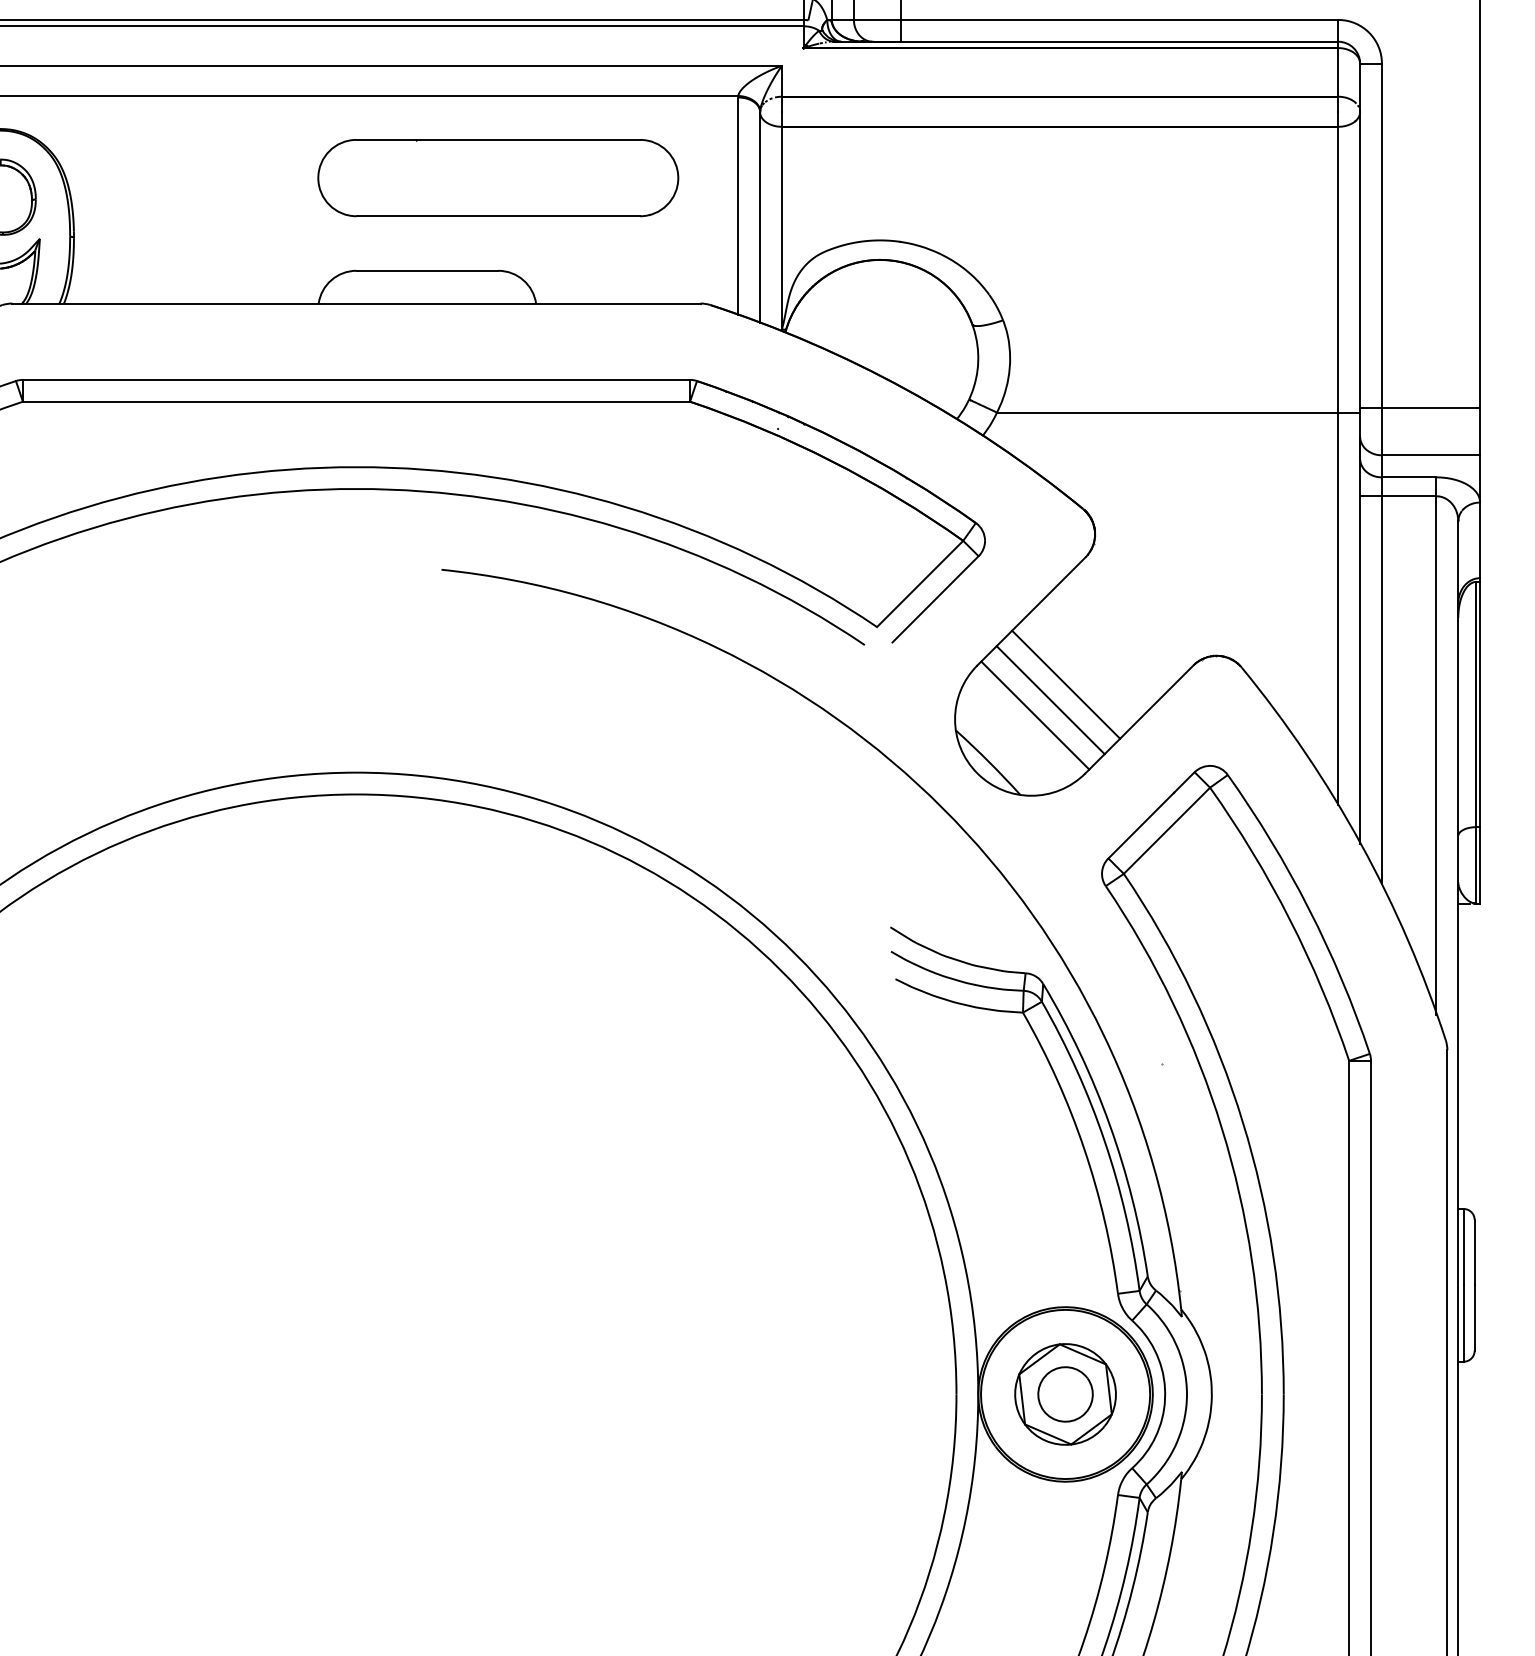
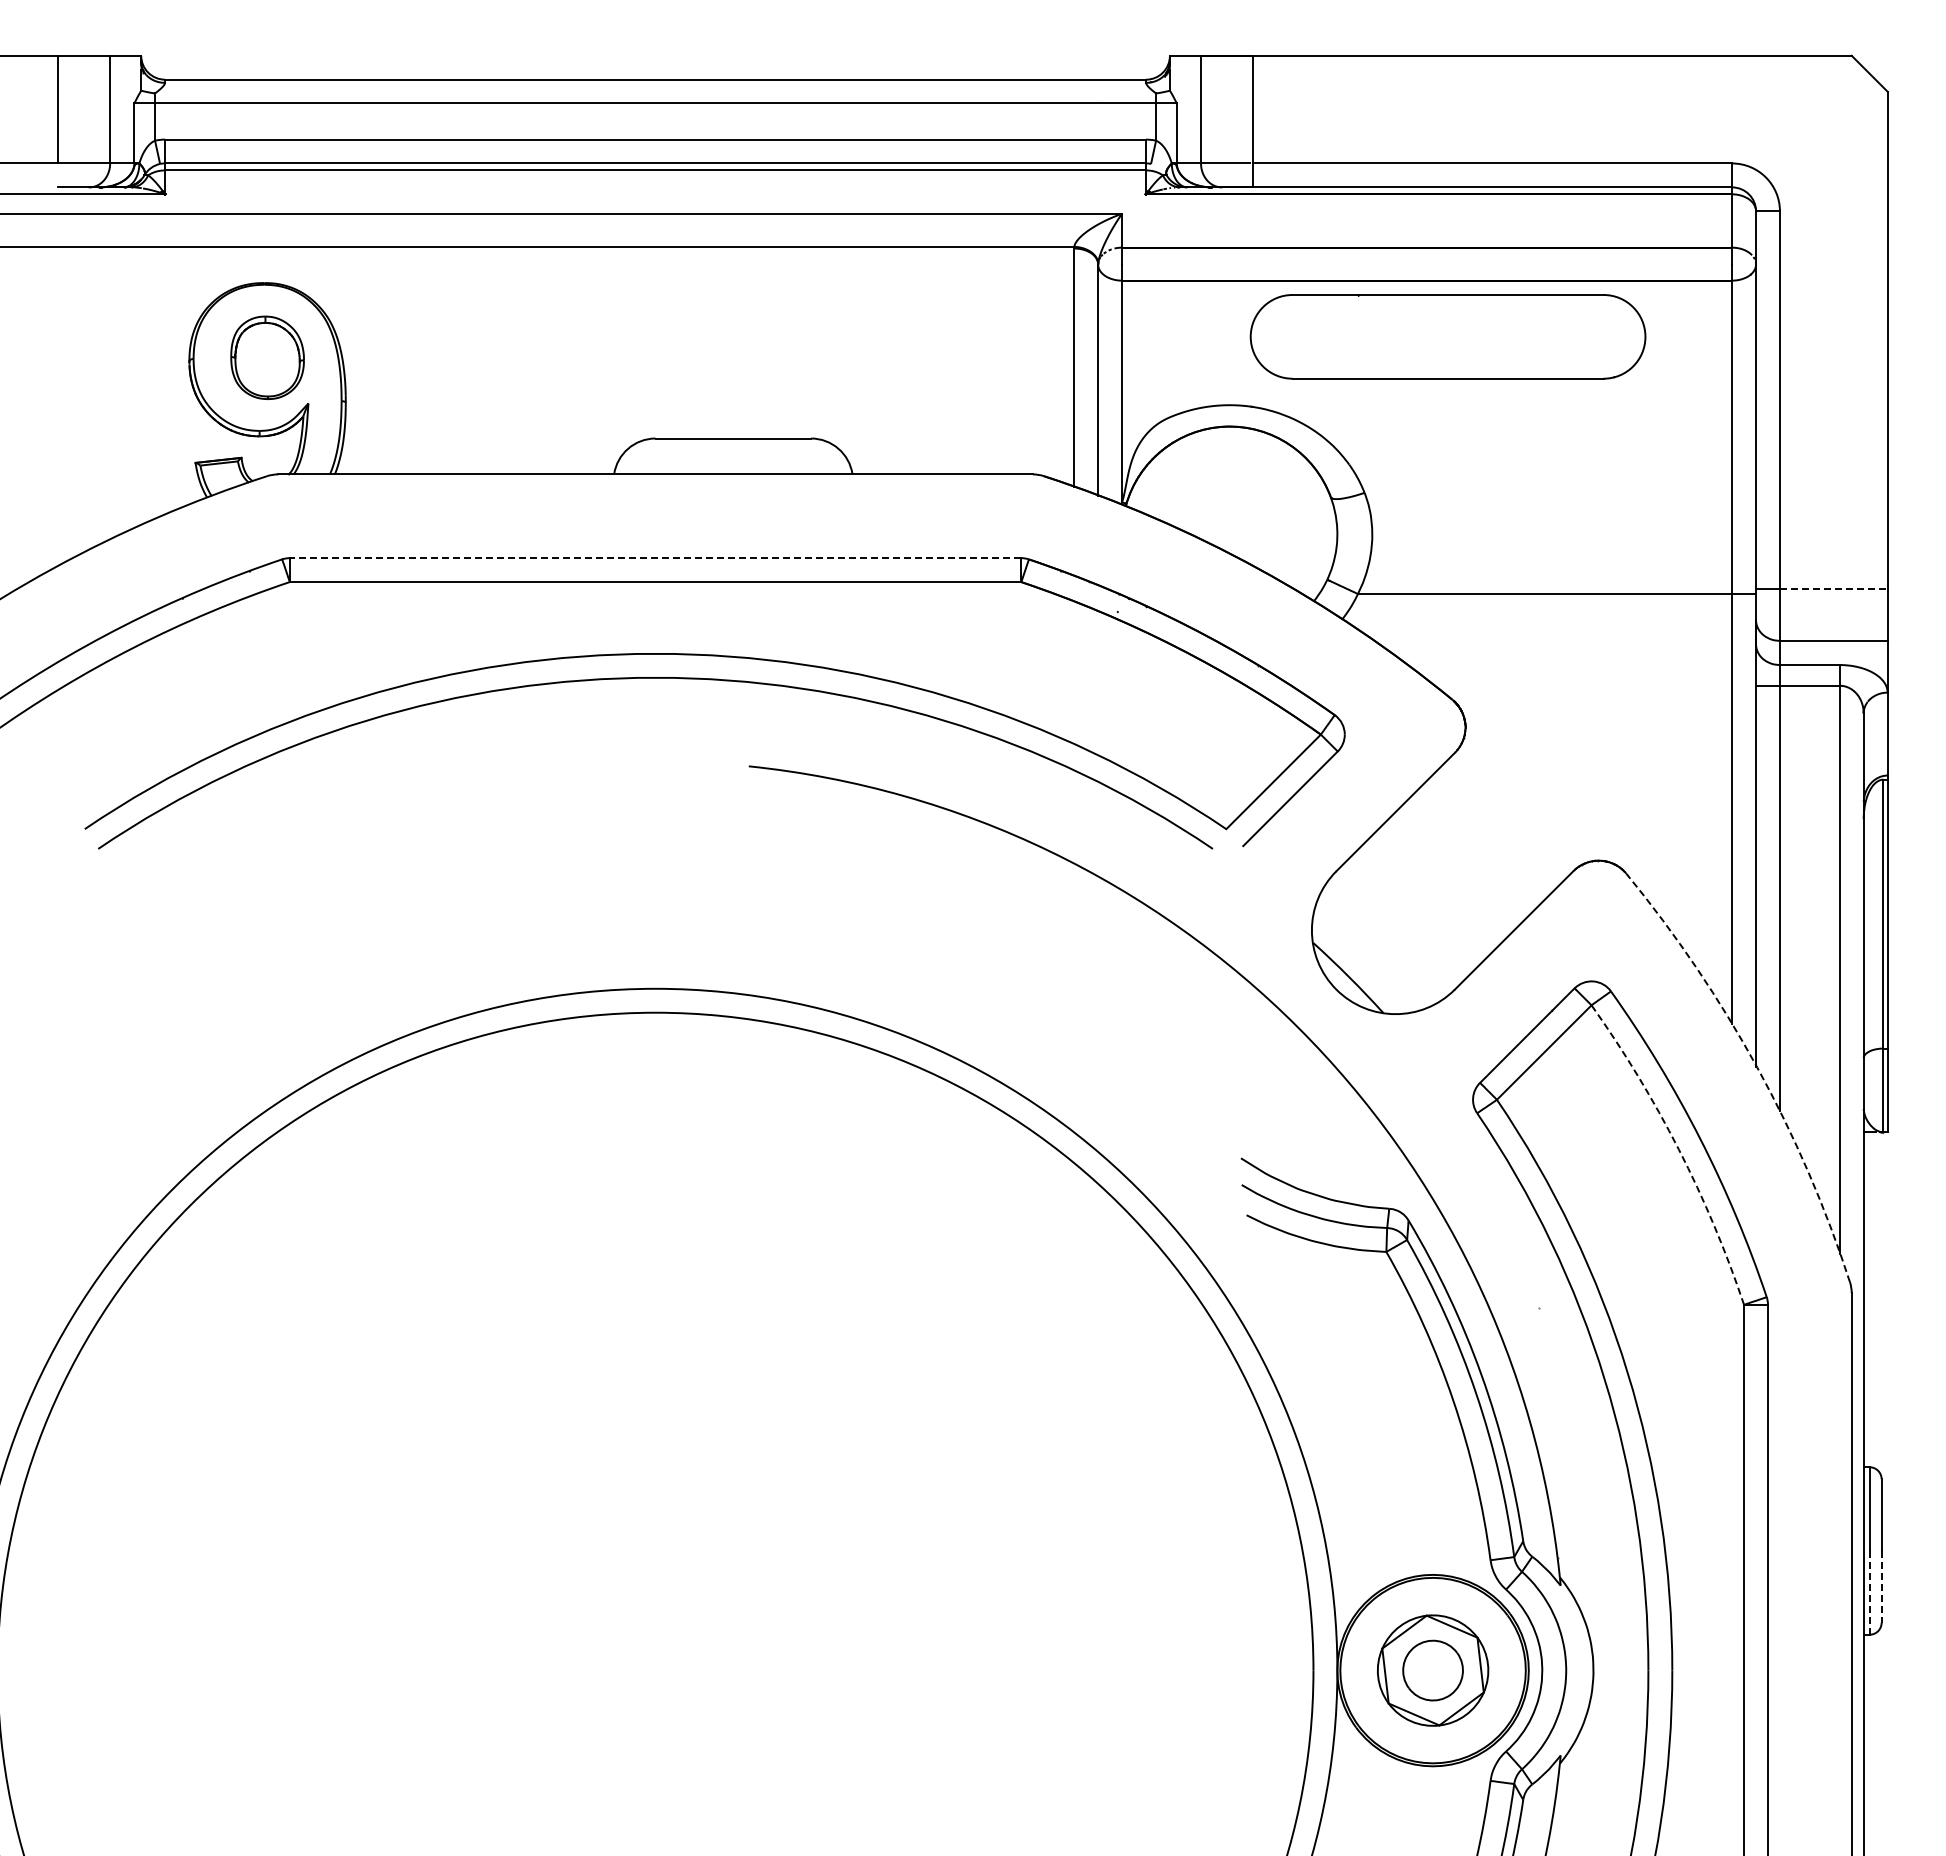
part: (497, 177) -> (1447, 336), moved
line: (356, 380) -> (655, 558), solid -> dashed
line: (1430, 408) -> (1833, 589), solid -> dashed
line: (1065, 684) -> (1433, 892), removed
line: (1050, 700) -> (1416, 909), removed
line: (1034, 715) -> (1399, 926), removed
arc: (1361, 844) -> (1757, 1067), solid -> dashed
arc: (1289, 919) -> (1678, 1149), solid -> dashed
line: (1474, 1317) -> (1881, 1586), solid -> dashed
line: (1463, 1323) -> (1869, 1592), solid -> dashed

